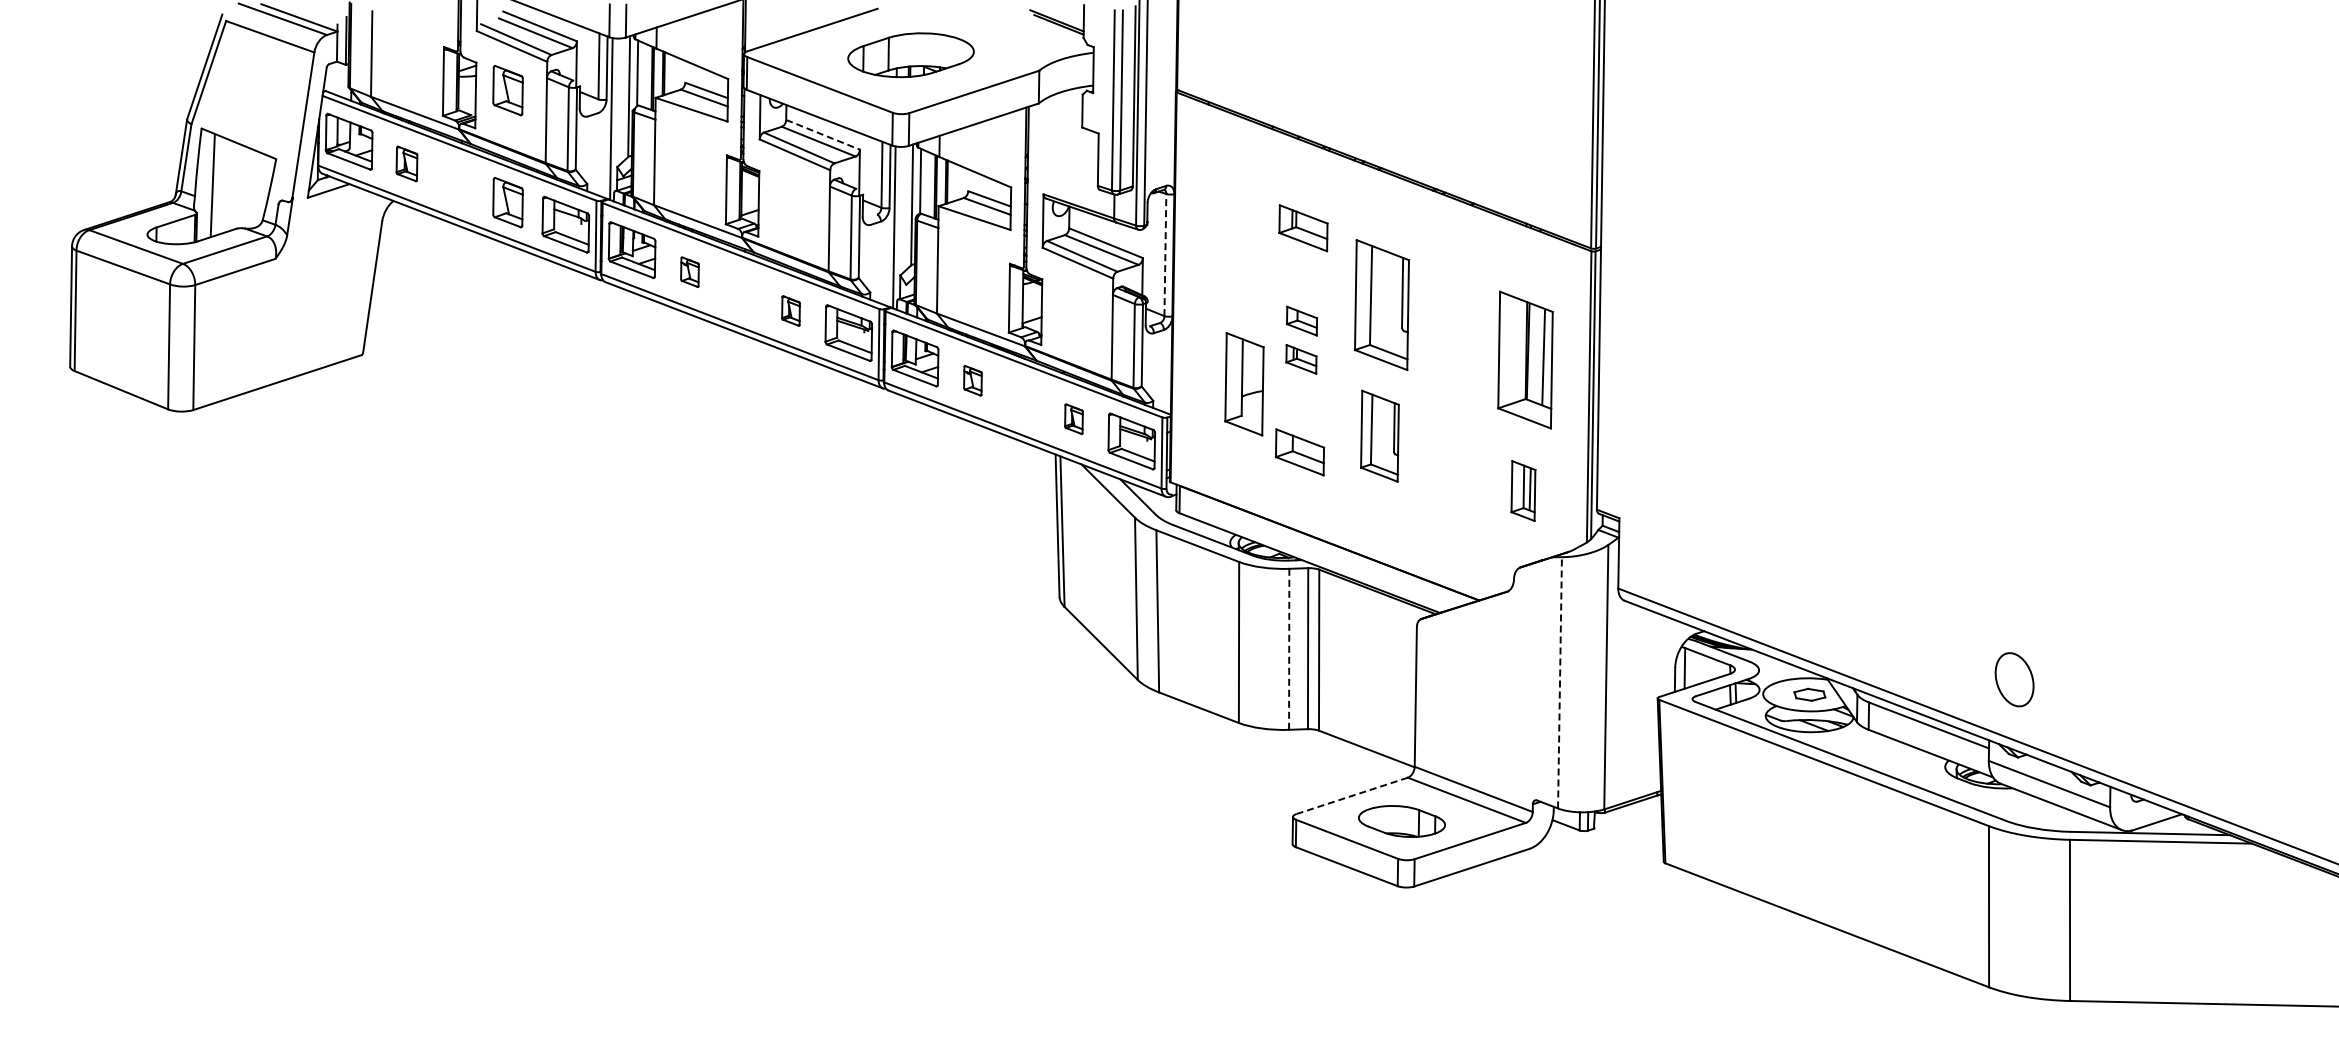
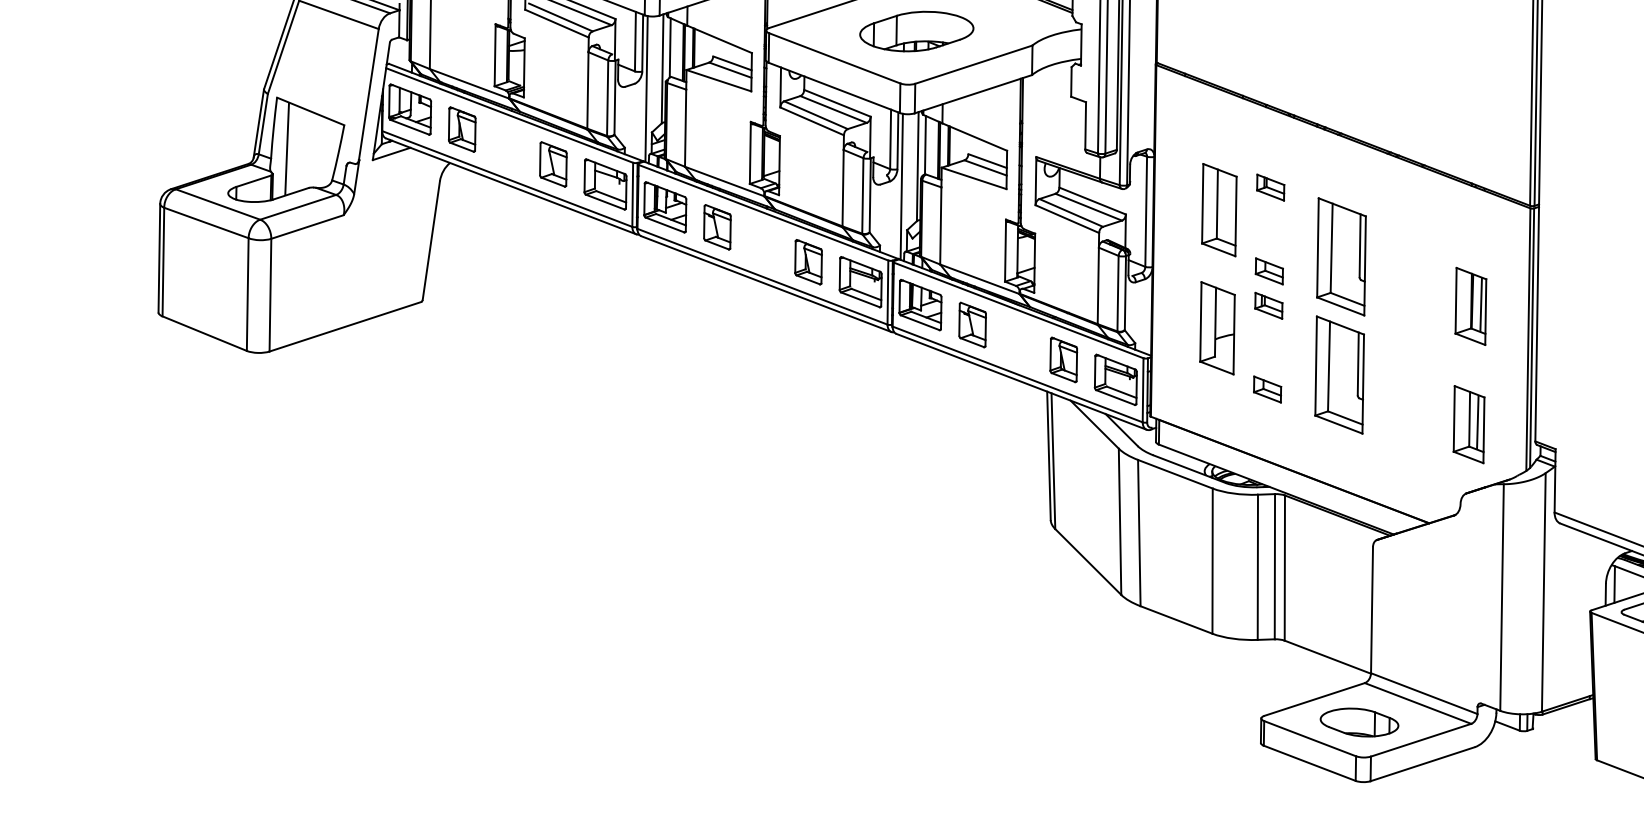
part: (507, 90) -> (552, 63), removed
line: (823, 134) -> (837, 103), dashed -> solid
part: (406, 163) -> (461, 129), size x1.43
part: (1303, 228) -> (1270, 187), size x0.62
part: (1246, 253) -> (1219, 210), added
line: (1165, 254) -> (1146, 211), dashed -> solid
part: (689, 271) -> (717, 226), size x1.67
part: (790, 310) -> (808, 261), size x1.67
part: (1525, 359) -> (1470, 305), size x0.62
part: (972, 380) -> (972, 324), size x1.67
part: (1073, 418) -> (1063, 359), size x1.67
part: (1379, 436) -> (1339, 375), size x1.43
part: (1299, 451) -> (1267, 388), size x0.62
part: (1523, 490) -> (1469, 424), size x1.43
line: (1289, 649) -> (1258, 567), dashed -> solid
line: (1559, 682) -> (1501, 597), dashed -> solid
line: (1352, 795) -> (1314, 699), dashed -> solid

